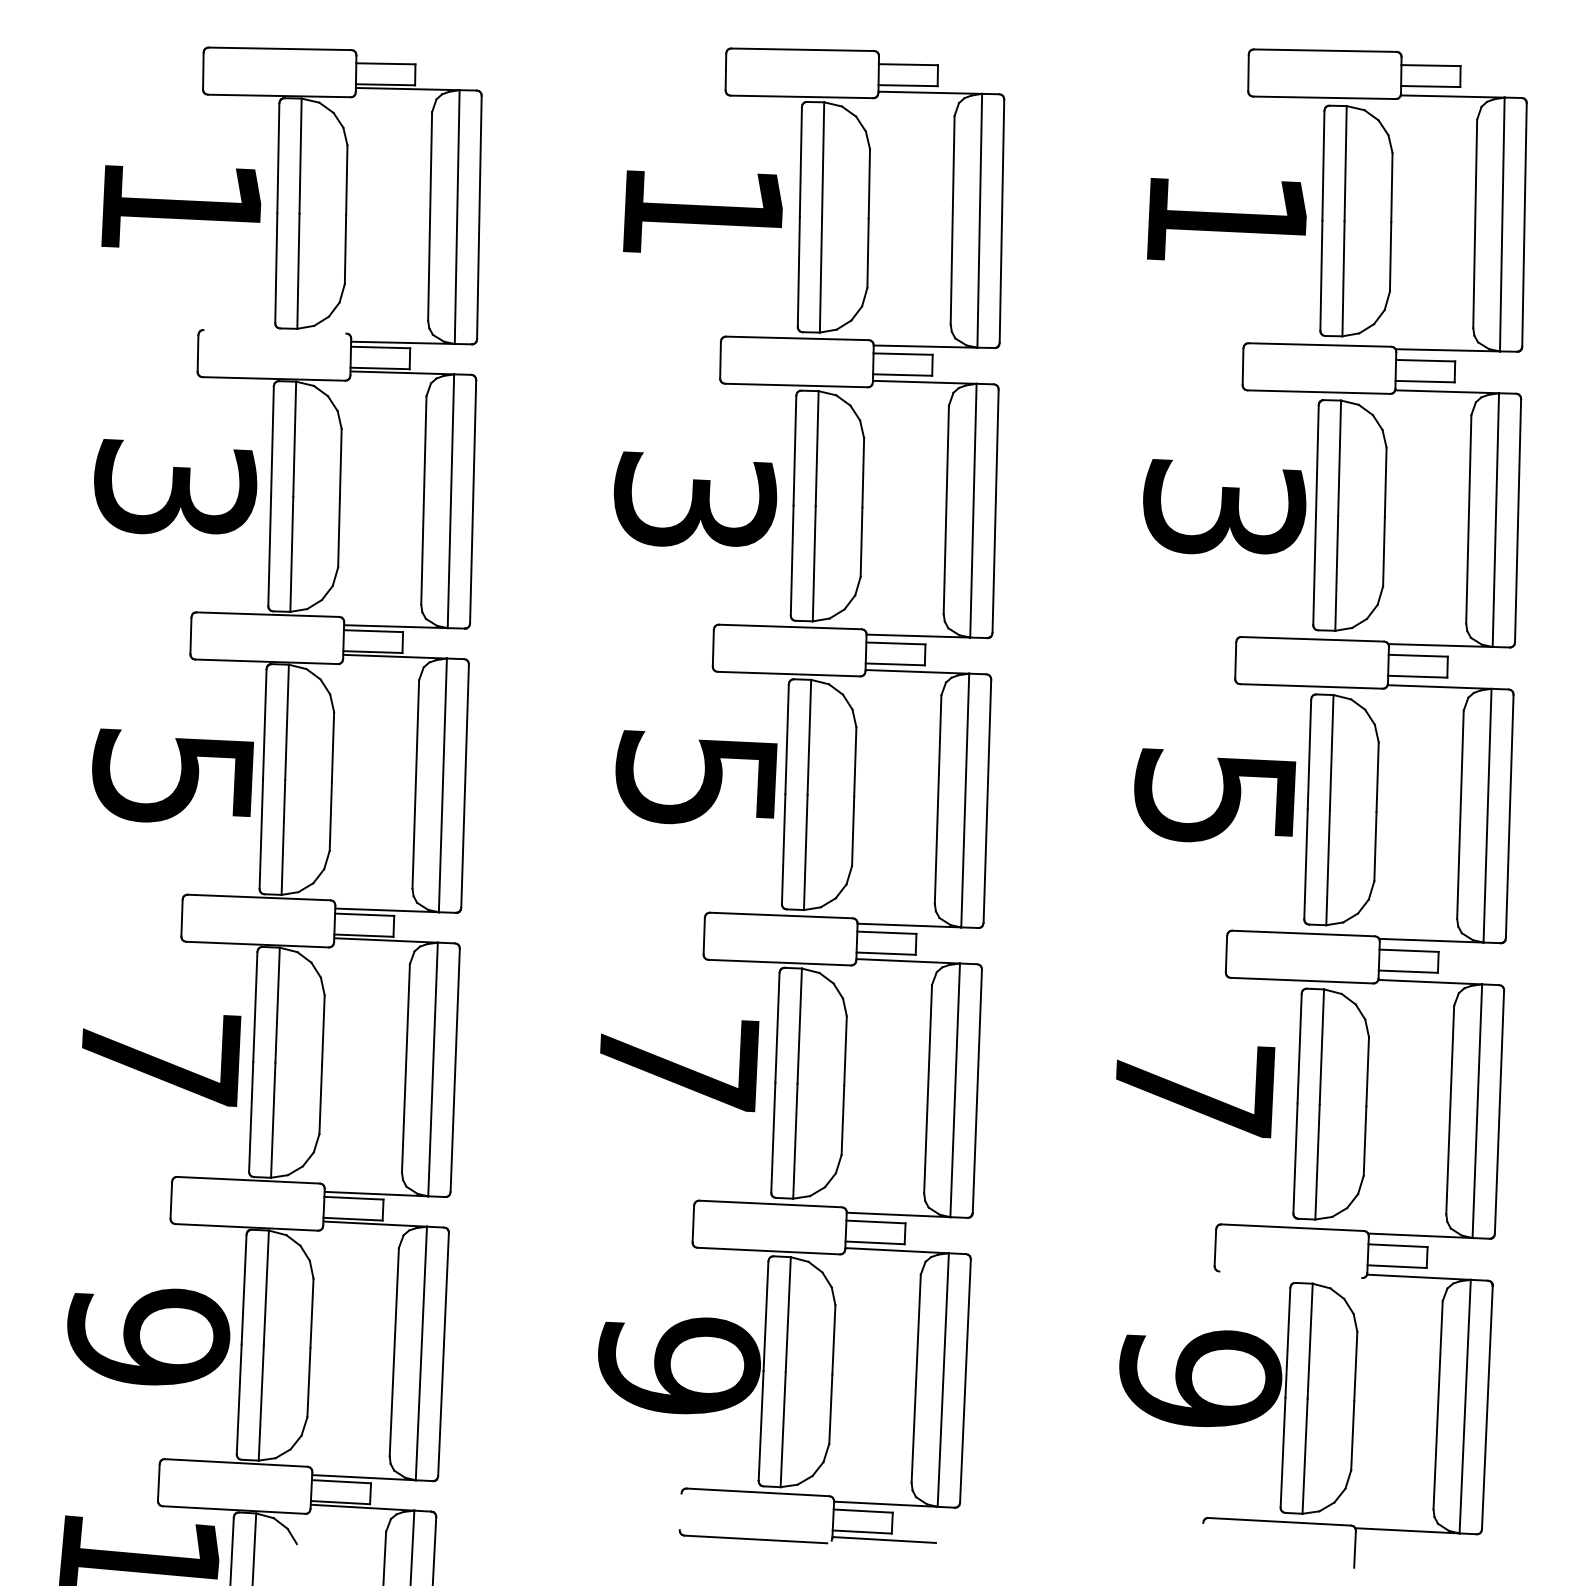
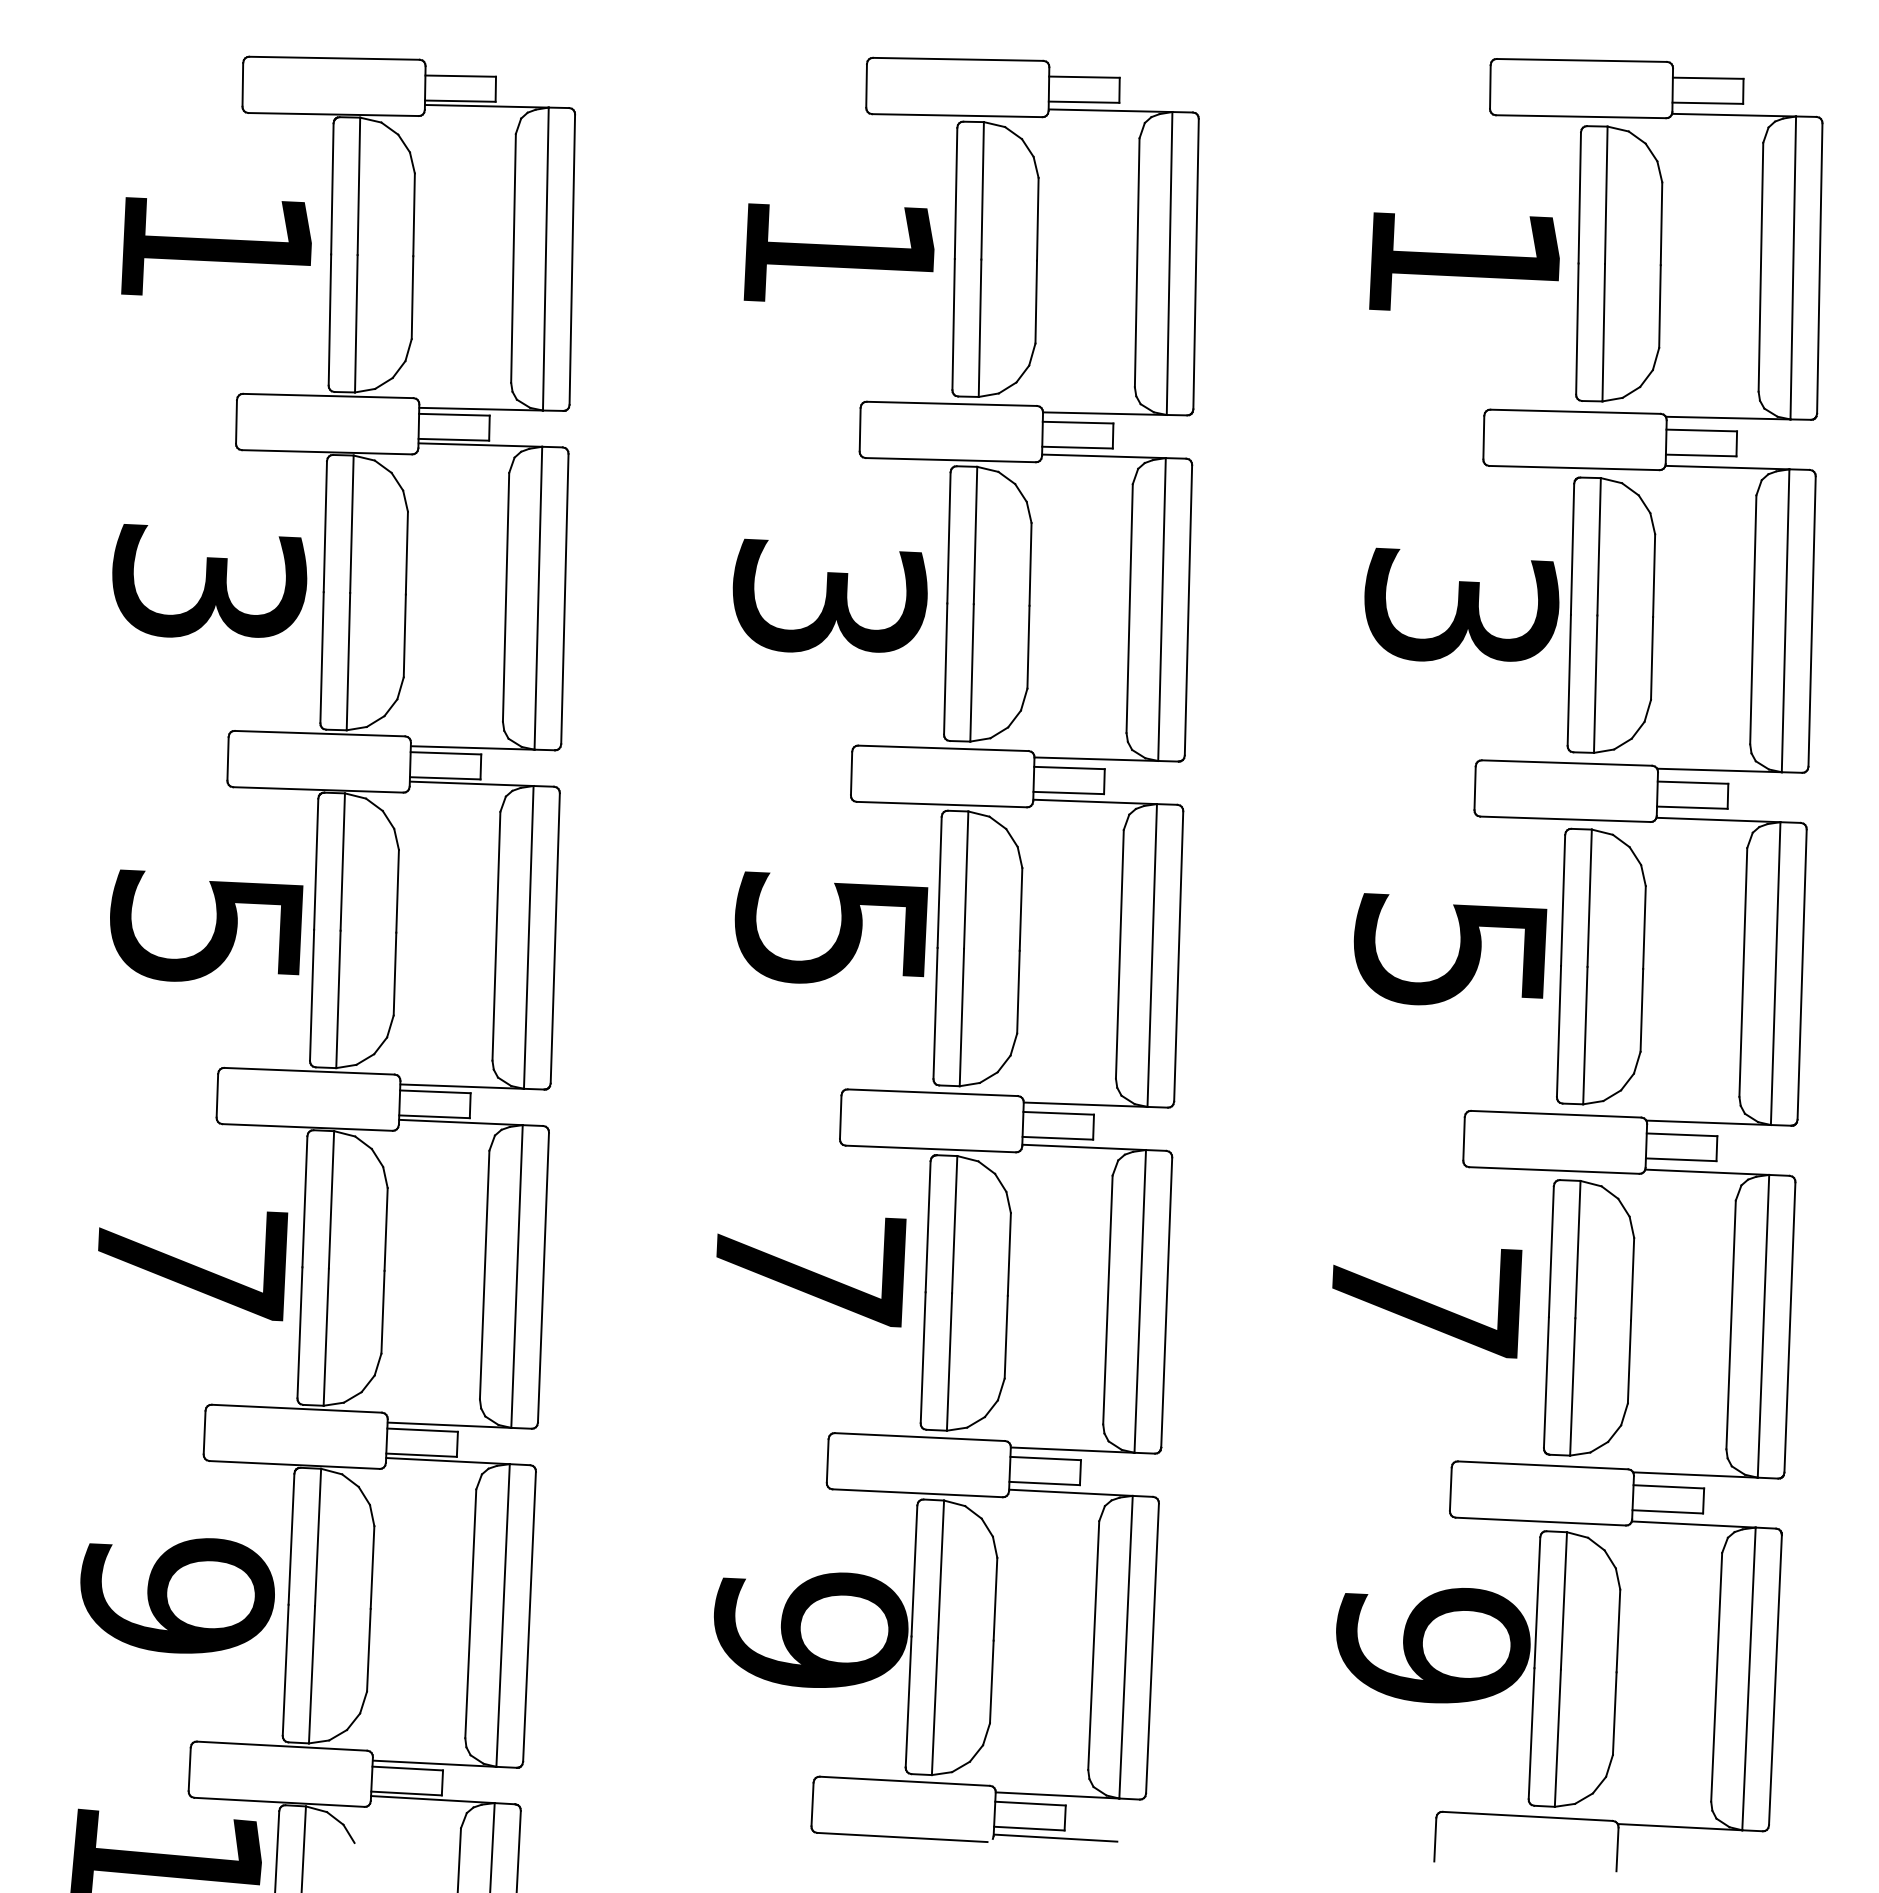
line: (274, 331) -> (327, 395), added
line: (1290, 1274) -> (1540, 1521), added
line: (680, 1511) -> (812, 1804), added
line: (1202, 1541) -> (1435, 1839), added

